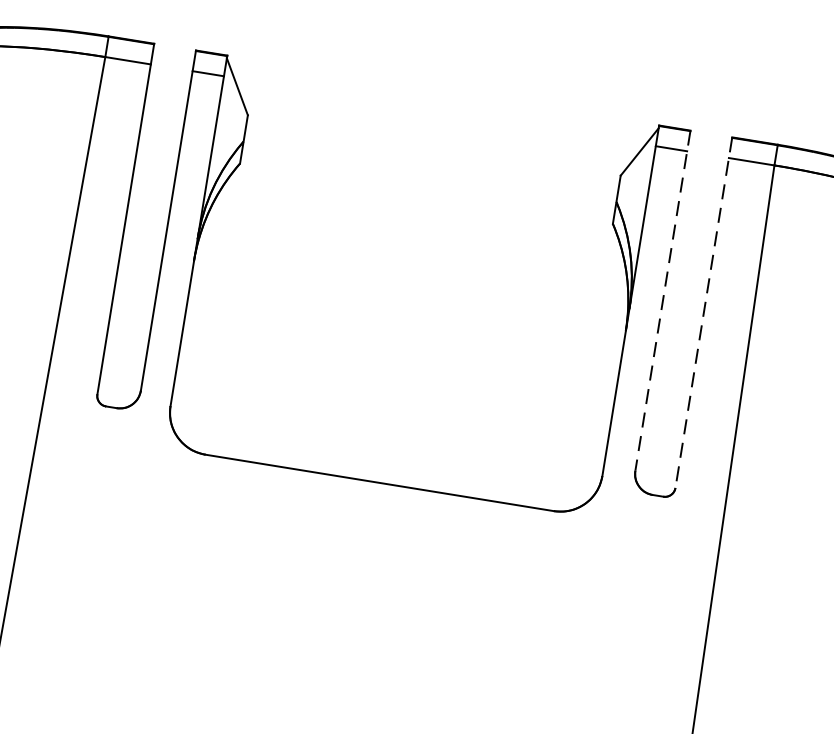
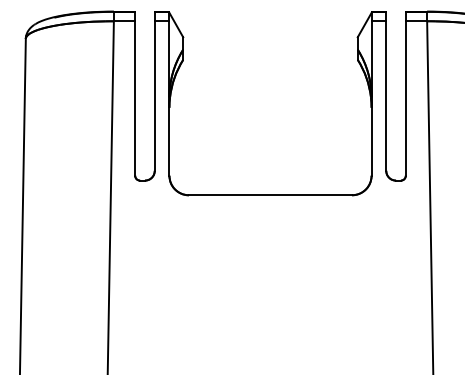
line: (663, 301) -> (386, 91), dashed -> solid
line: (702, 314) -> (405, 94), dashed -> solid

